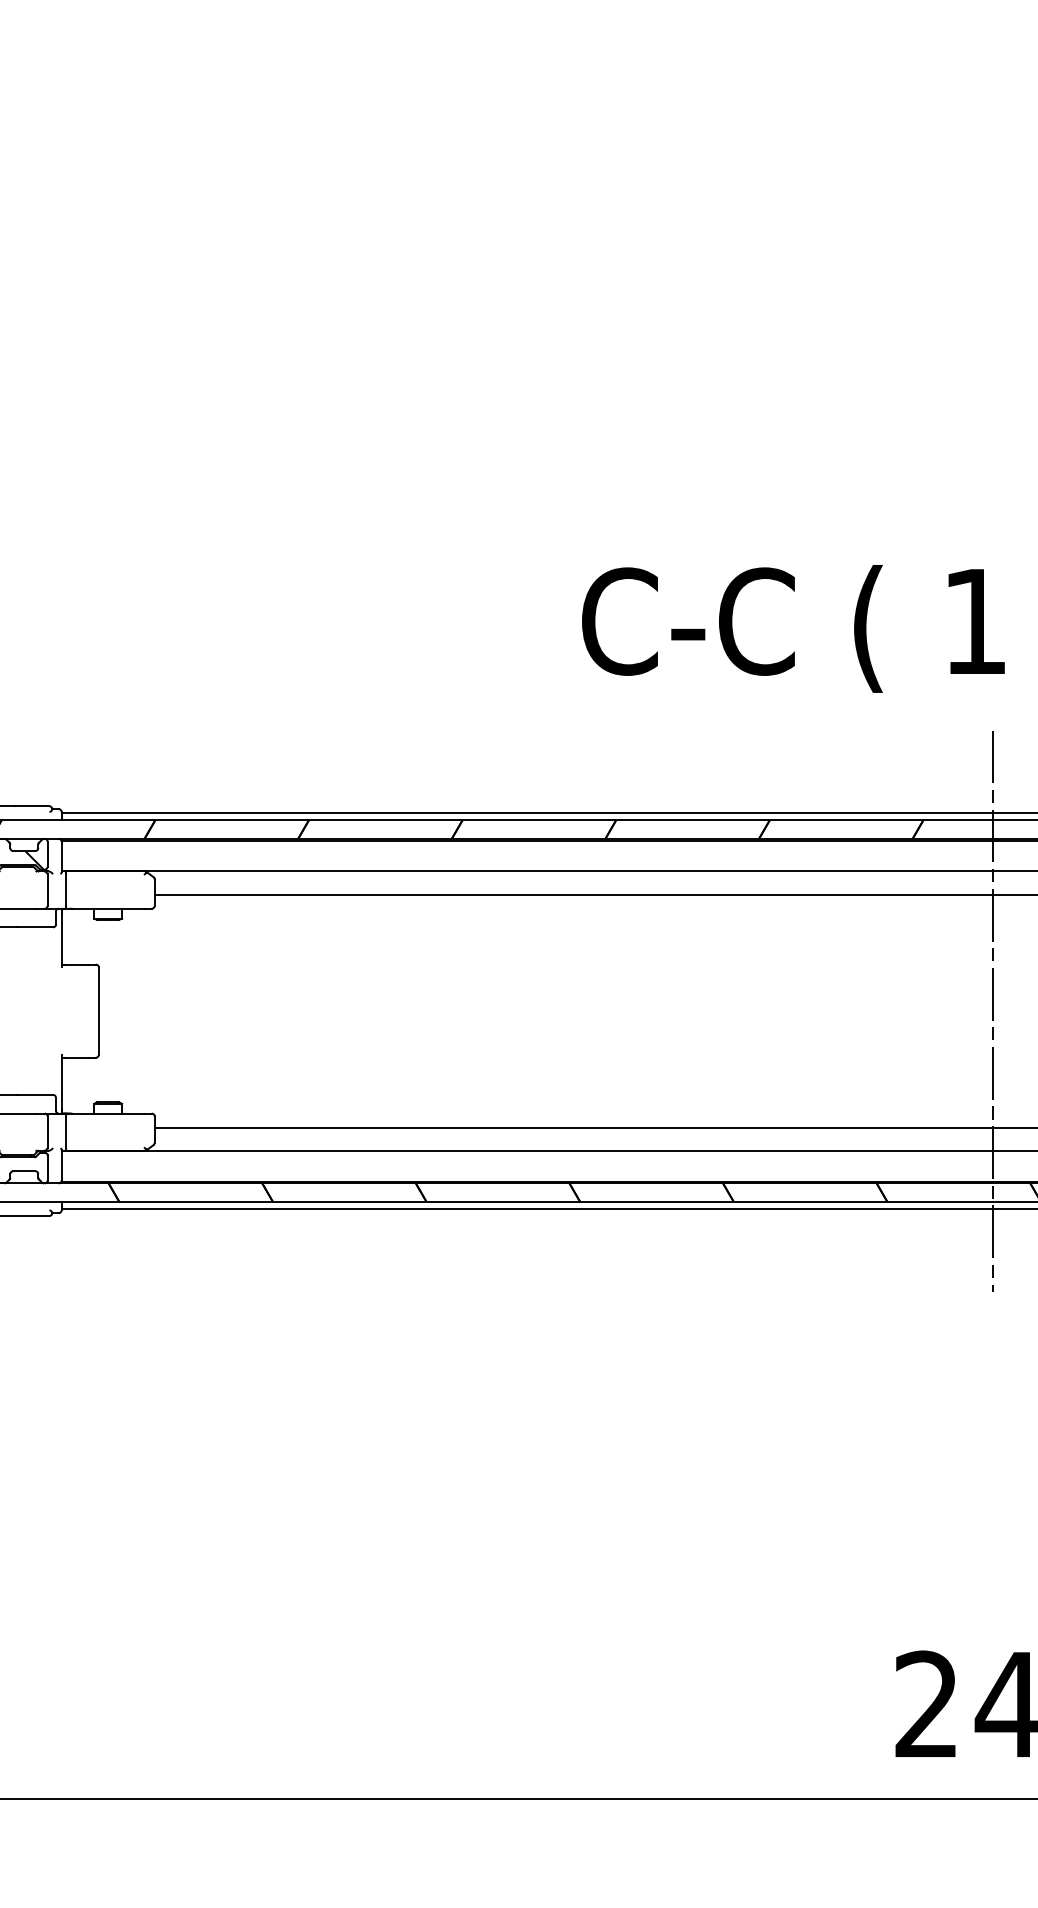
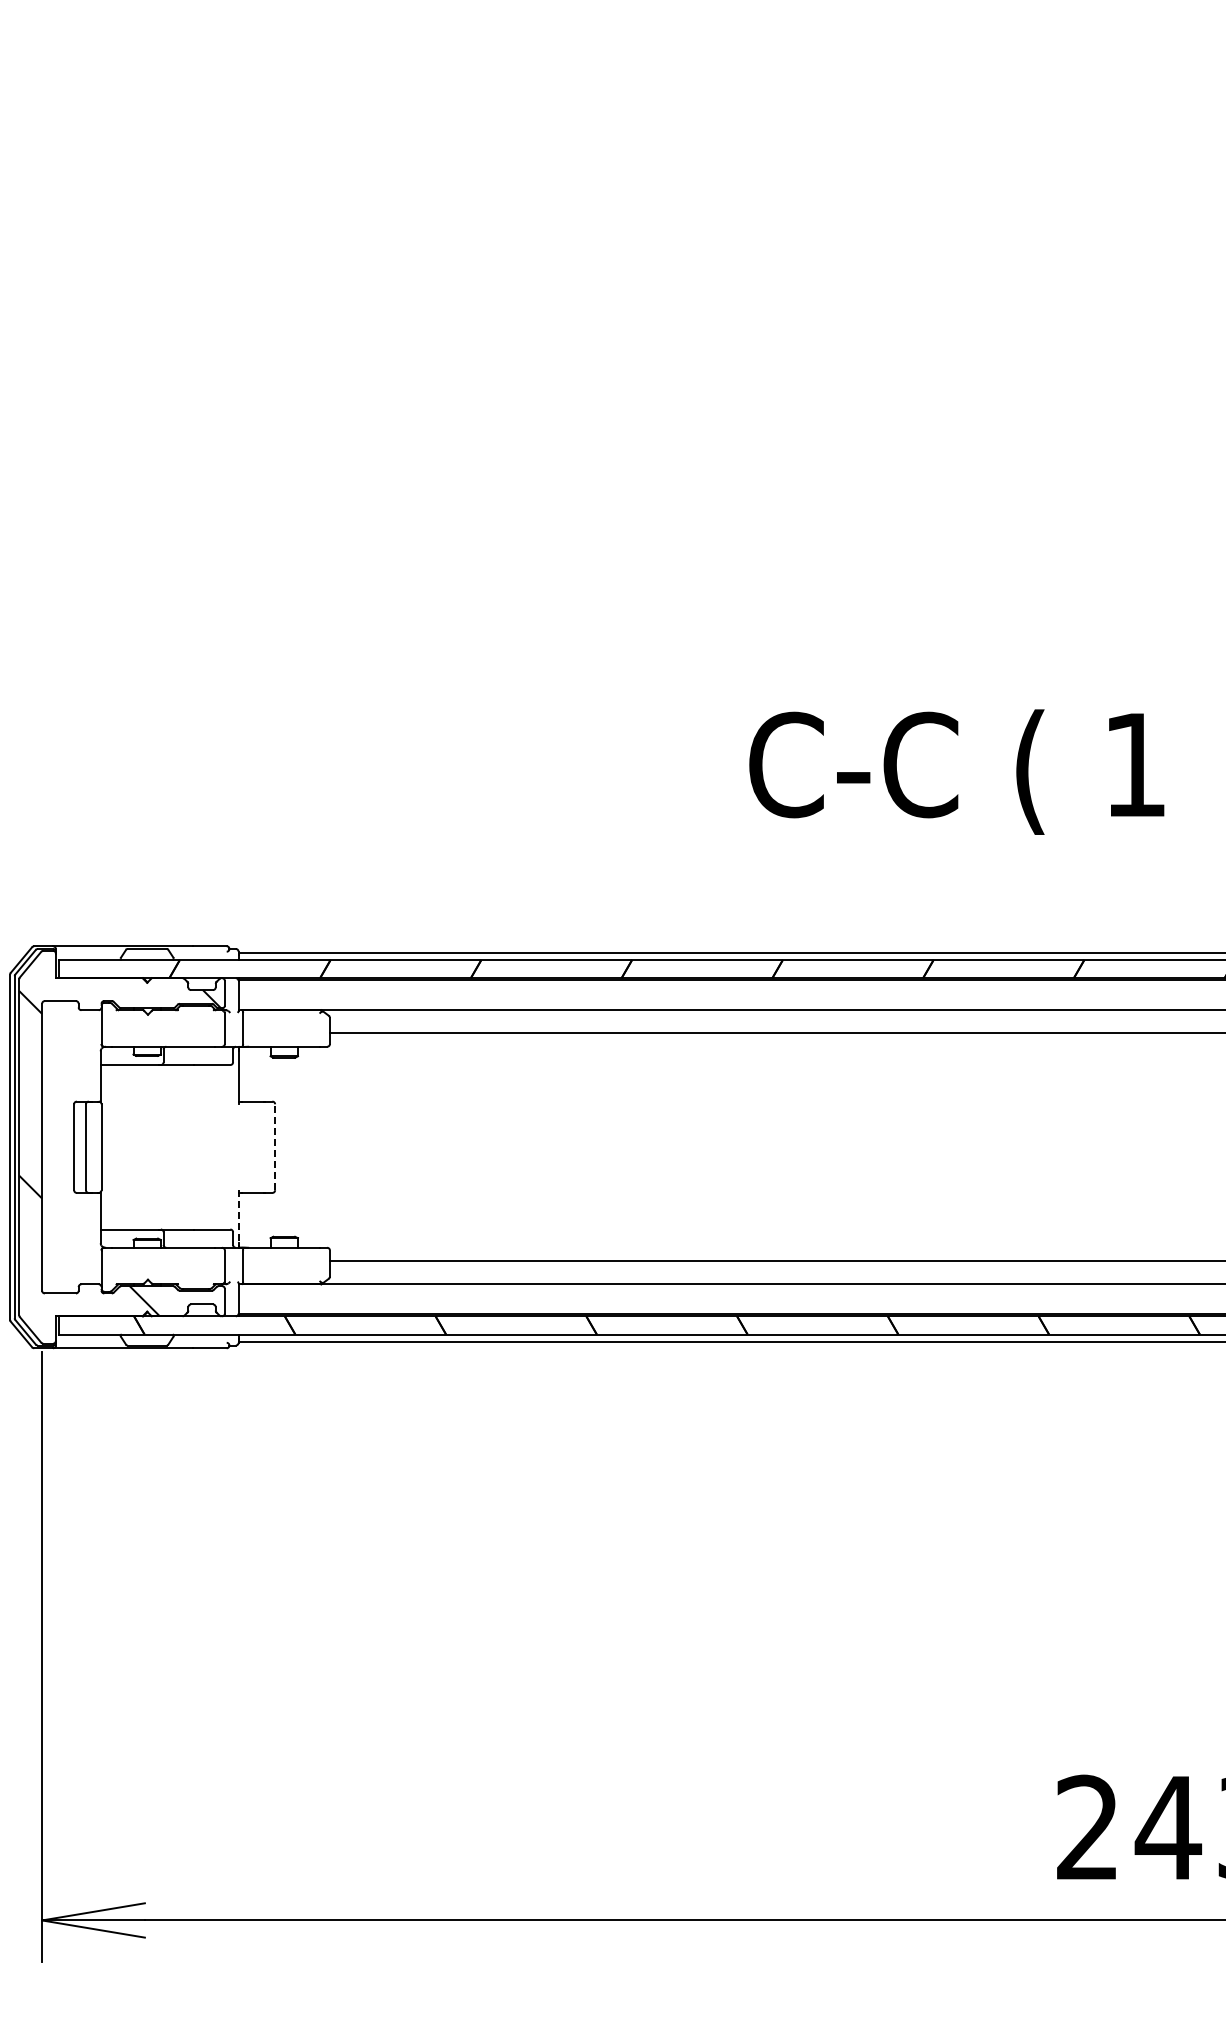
line: (992, 1010) -> (1152, 1146), removed
line: (99, 1011) -> (275, 1147), solid -> dashed
line: (61, 1082) -> (238, 1217), solid -> dashed

